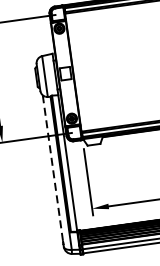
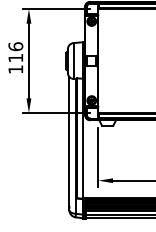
line: (53, 168) -> (69, 141), dashed -> solid

